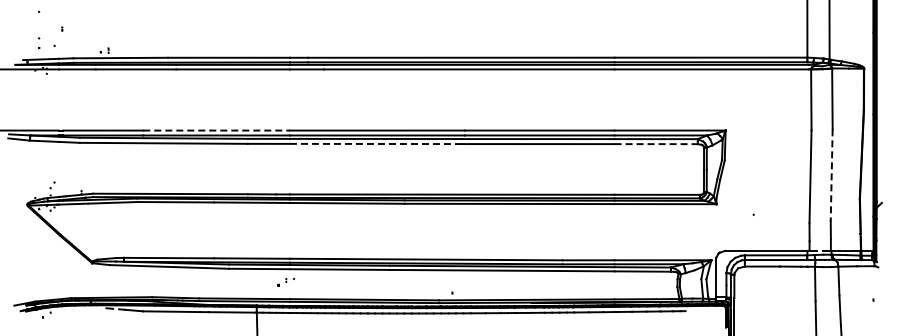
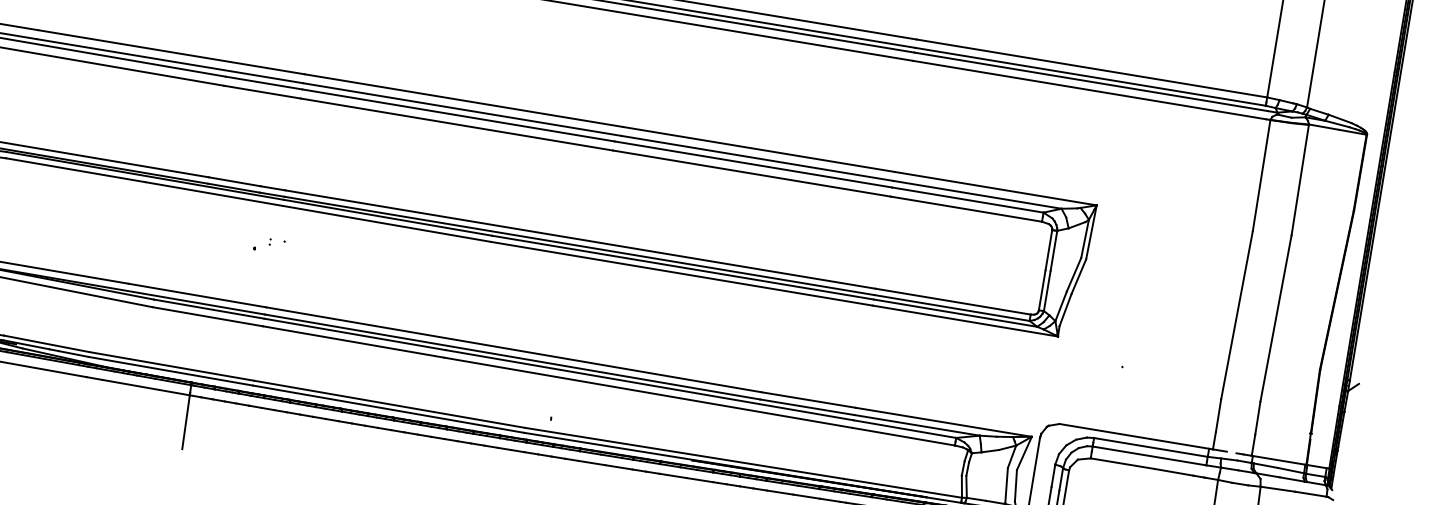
line: (217, 130) -> (173, 52), dashed -> solid
line: (375, 143) -> (456, 123), dashed -> solid
line: (656, 144) -> (966, 209), dashed -> solid
line: (831, 175) -> (1275, 318), dashed -> solid
part: (286, 281) -> (270, 244), moved

